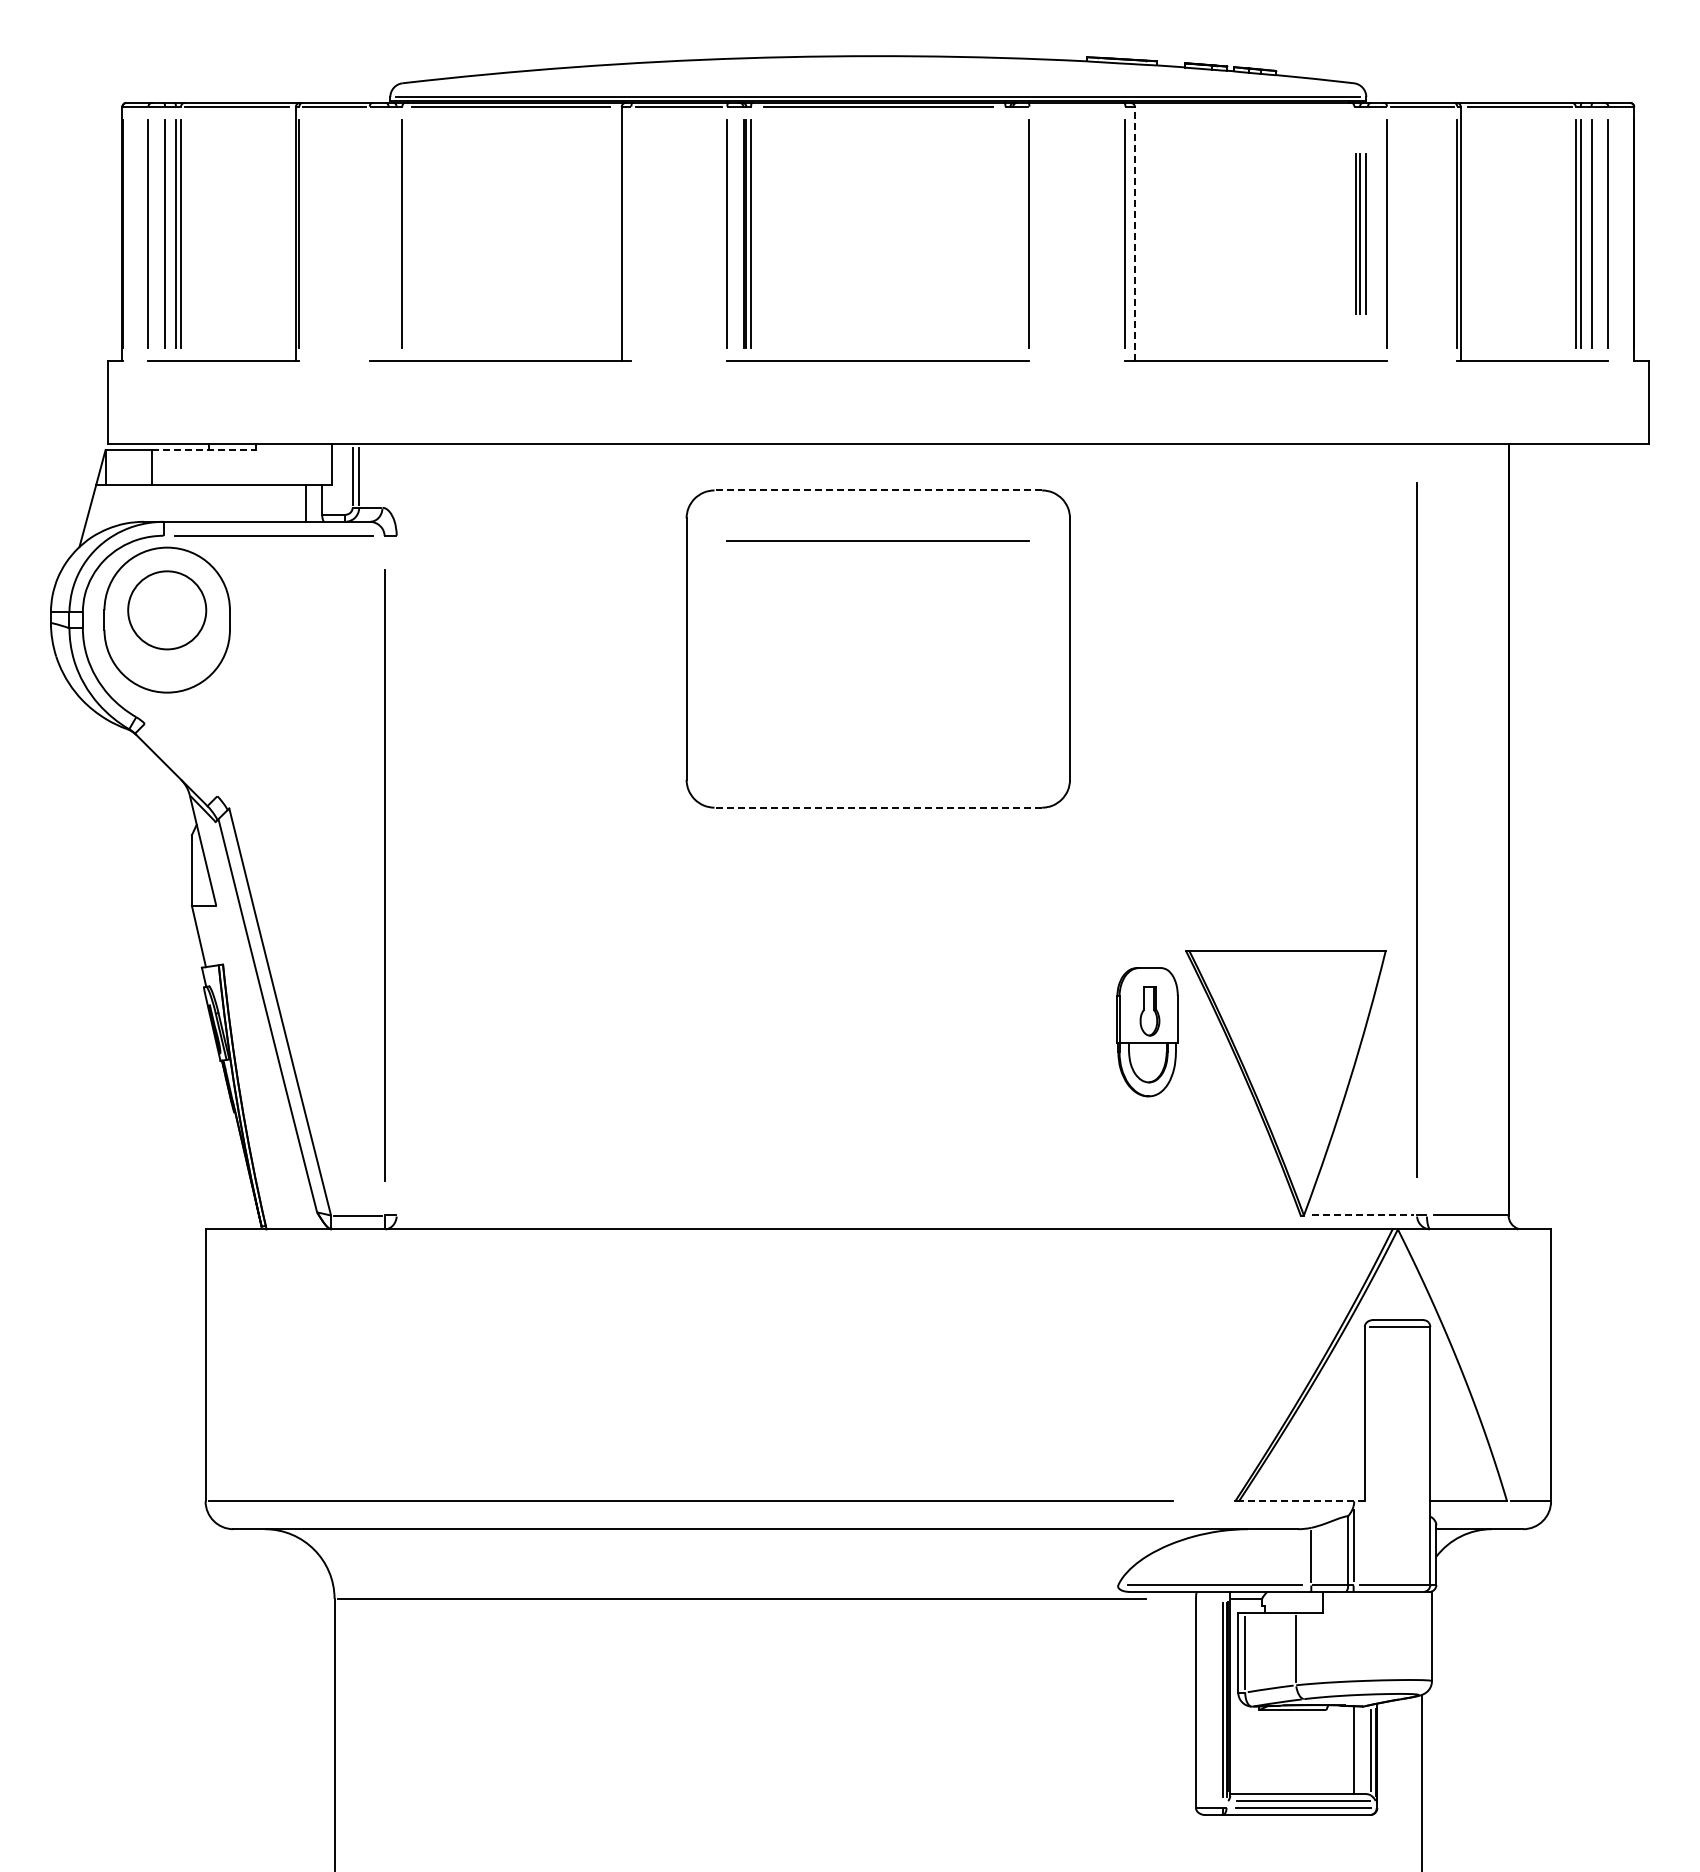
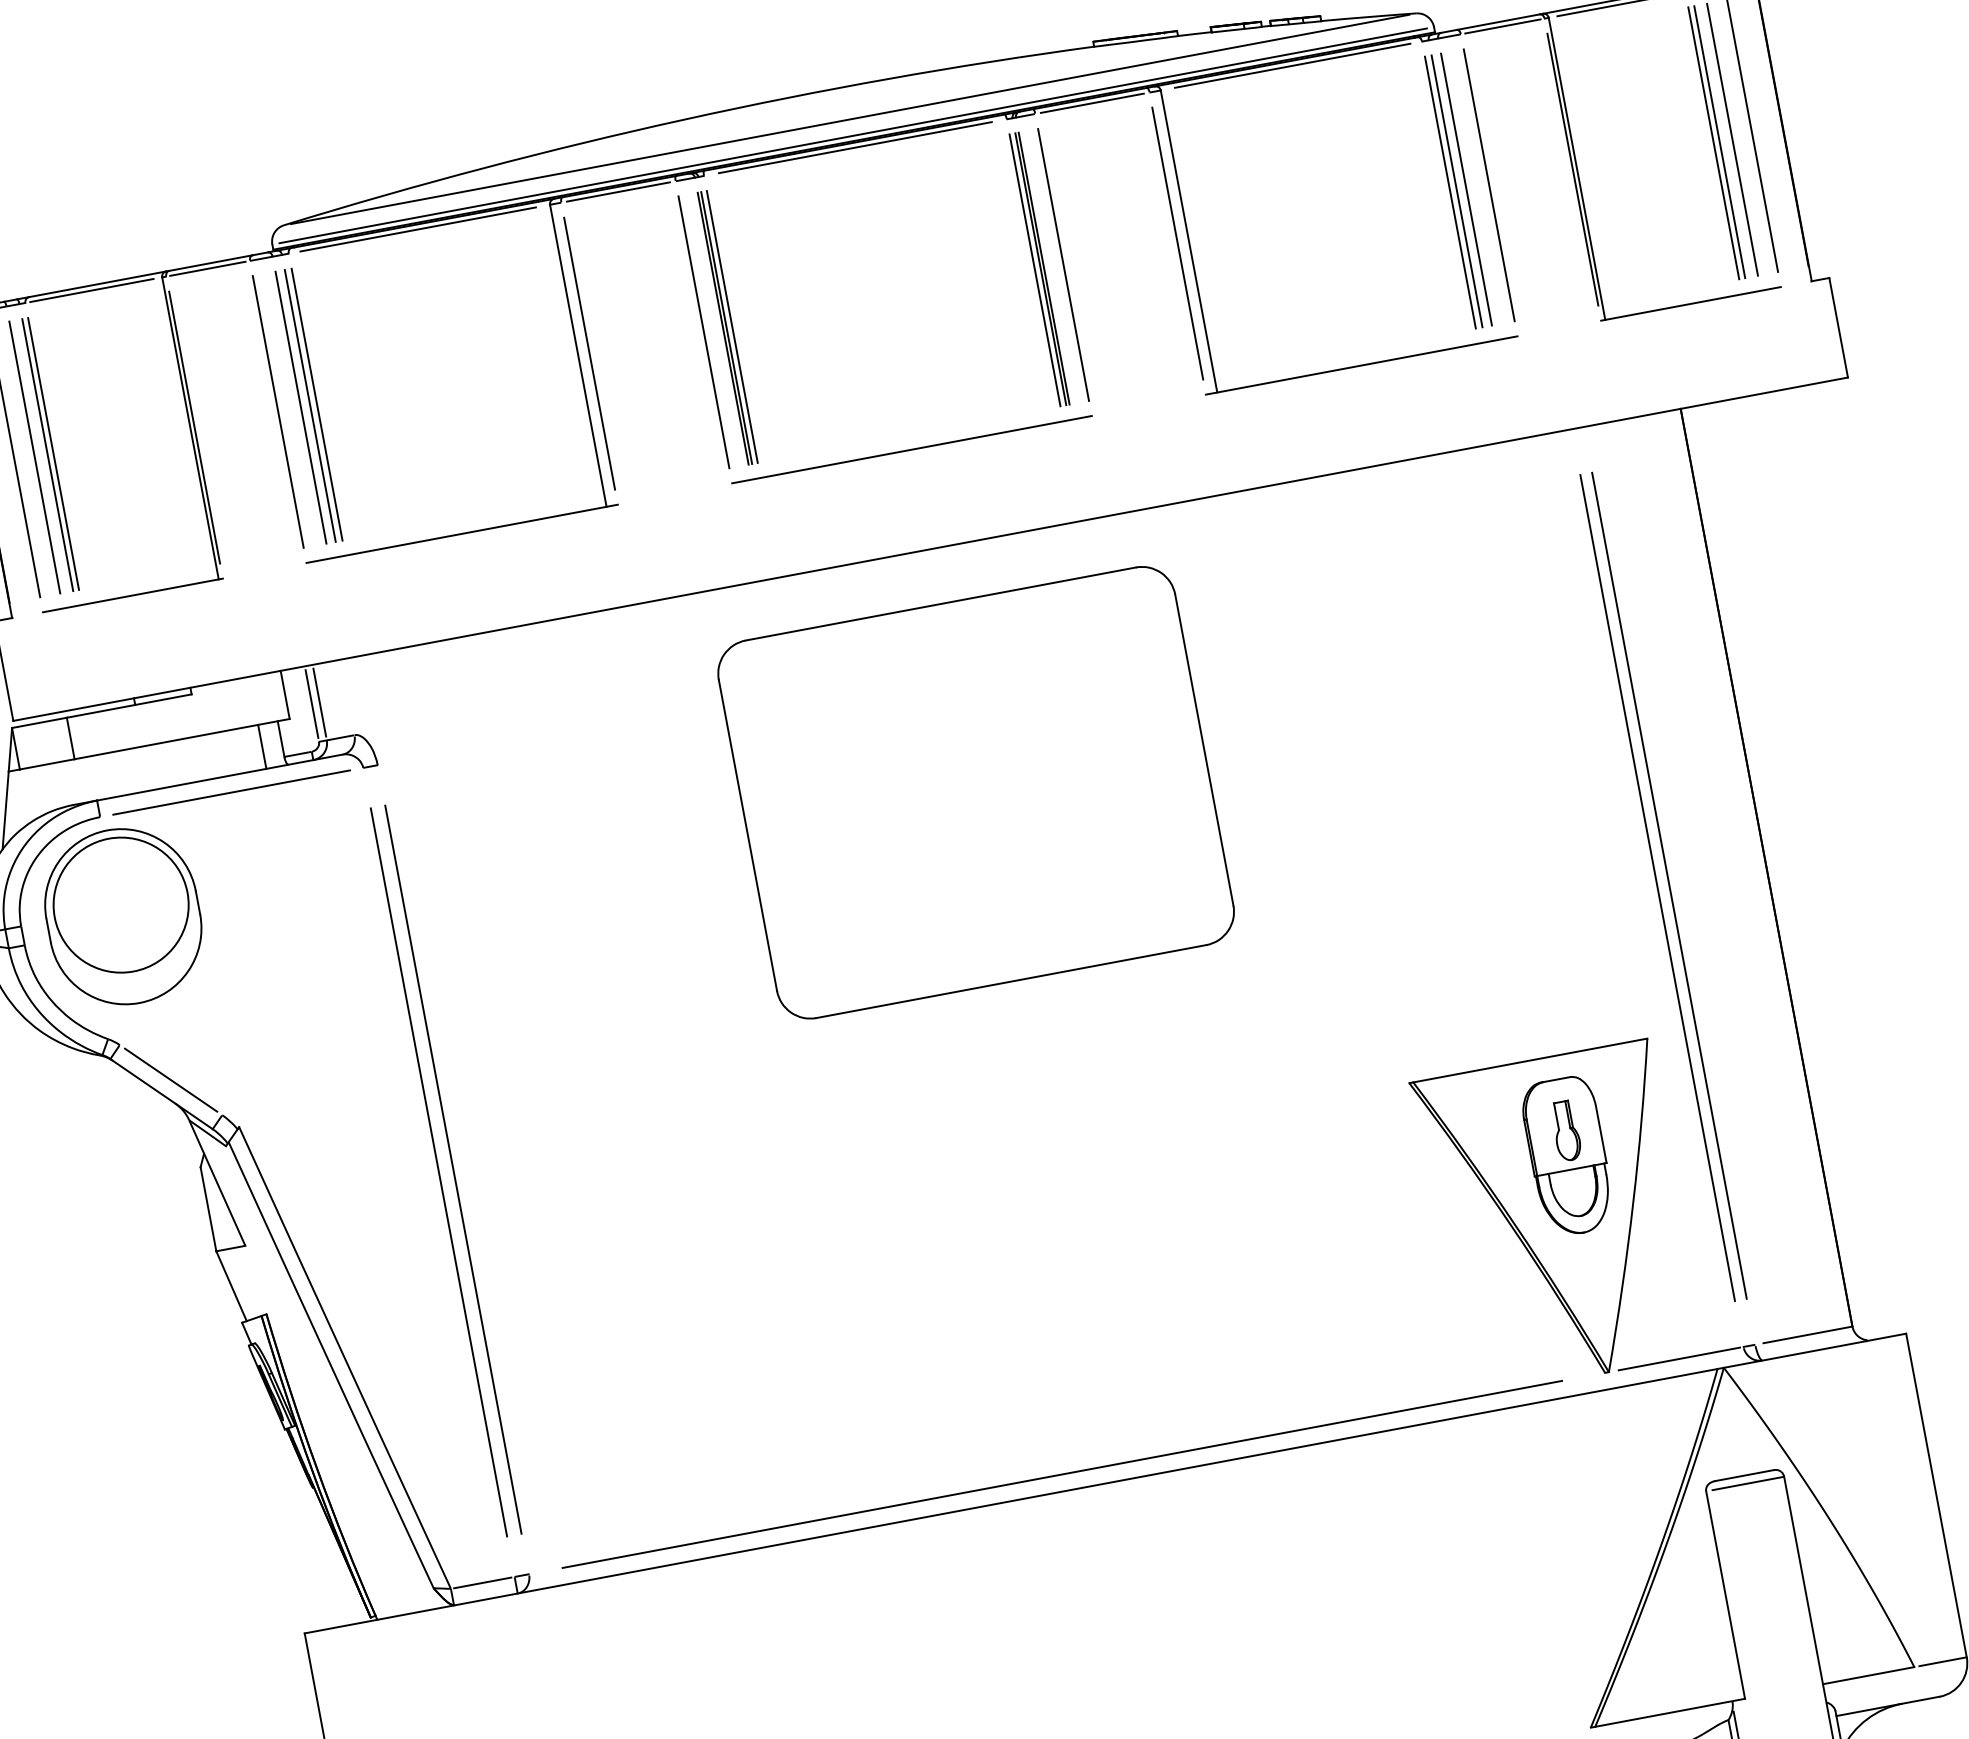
line: (878, 83) -> (850, 119), added
line: (1077, 107) -> (1092, 103), added
line: (1245, 107) -> (1292, 66), added
line: (369, 233) -> (277, 411), added
line: (388, 233) -> (300, 407), added
line: (396, 233) -> (310, 405), added
line: (631, 233) -> (589, 353), added
part: (1008, 233) -> (1038, 269), added
line: (1134, 233) -> (1188, 241), dashed -> solid
part: (1360, 233) -> (1457, 190), size x1.43
line: (204, 450) -> (129, 706), dashed -> solid
line: (878, 490) -> (941, 604), dashed -> solid
line: (877, 540) -> (950, 663), removed
circle: (167, 610) -> (121, 905), size x1.43
line: (180, 759) -> (170, 1079), added
line: (878, 807) -> (1011, 981), dashed -> solid
line: (1426, 829) -> (1668, 885), added
line: (396, 875) -> (453, 1169), added
part: (1147, 1032) -> (1568, 1156), moved
line: (844, 1215) -> (1062, 1474), added
line: (1363, 1215) -> (1679, 1358), dashed -> solid
line: (1301, 1501) -> (1669, 1713), dashed -> solid

